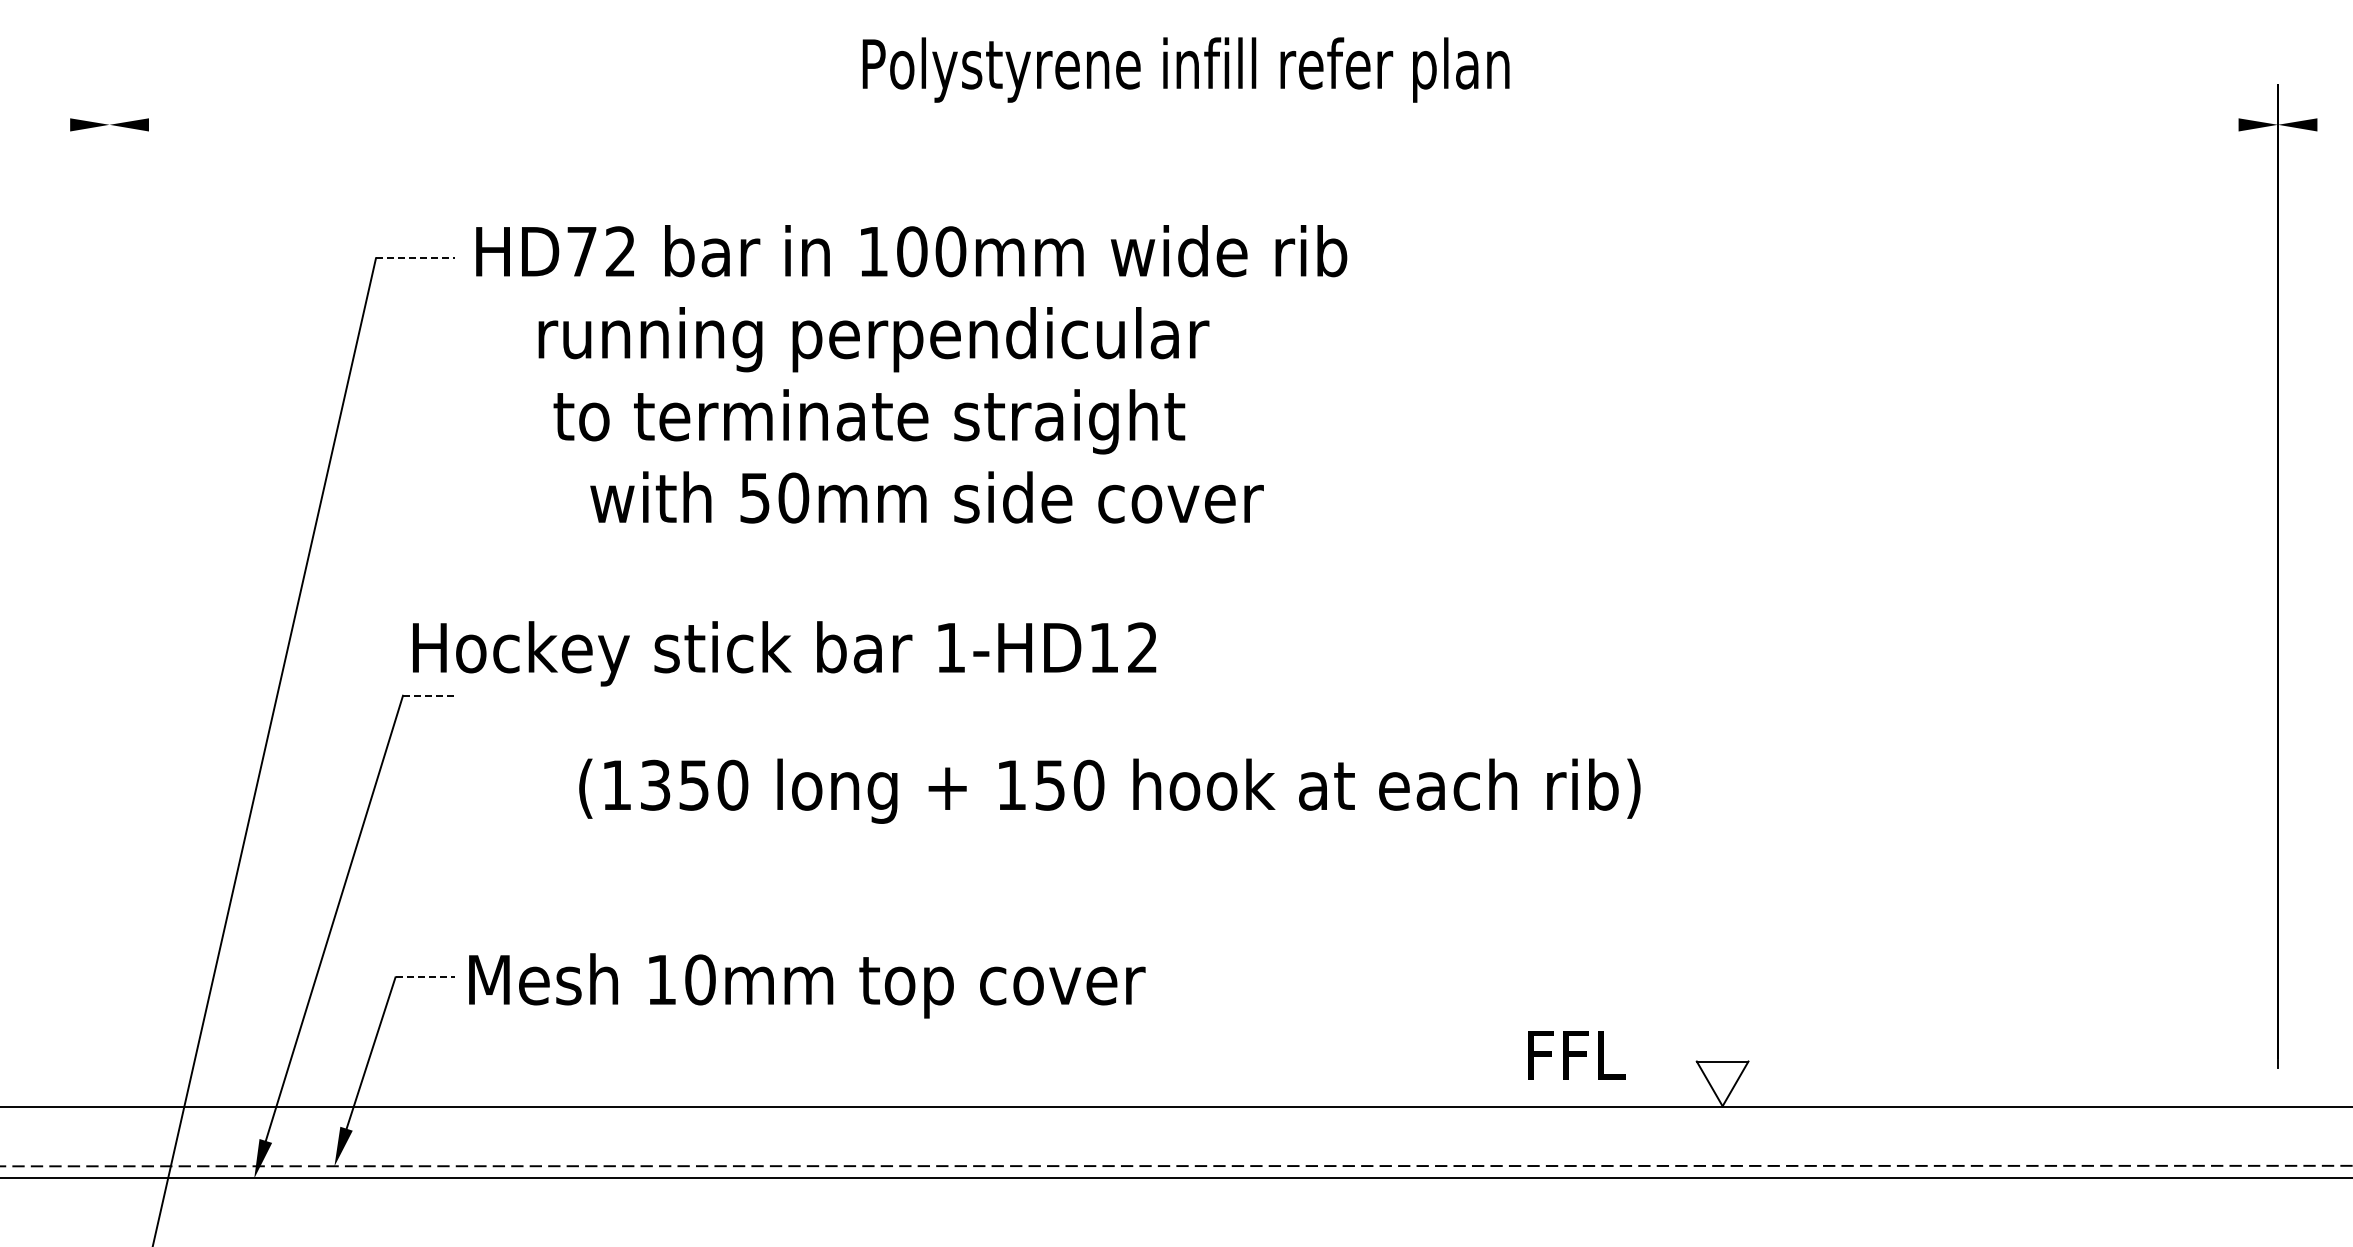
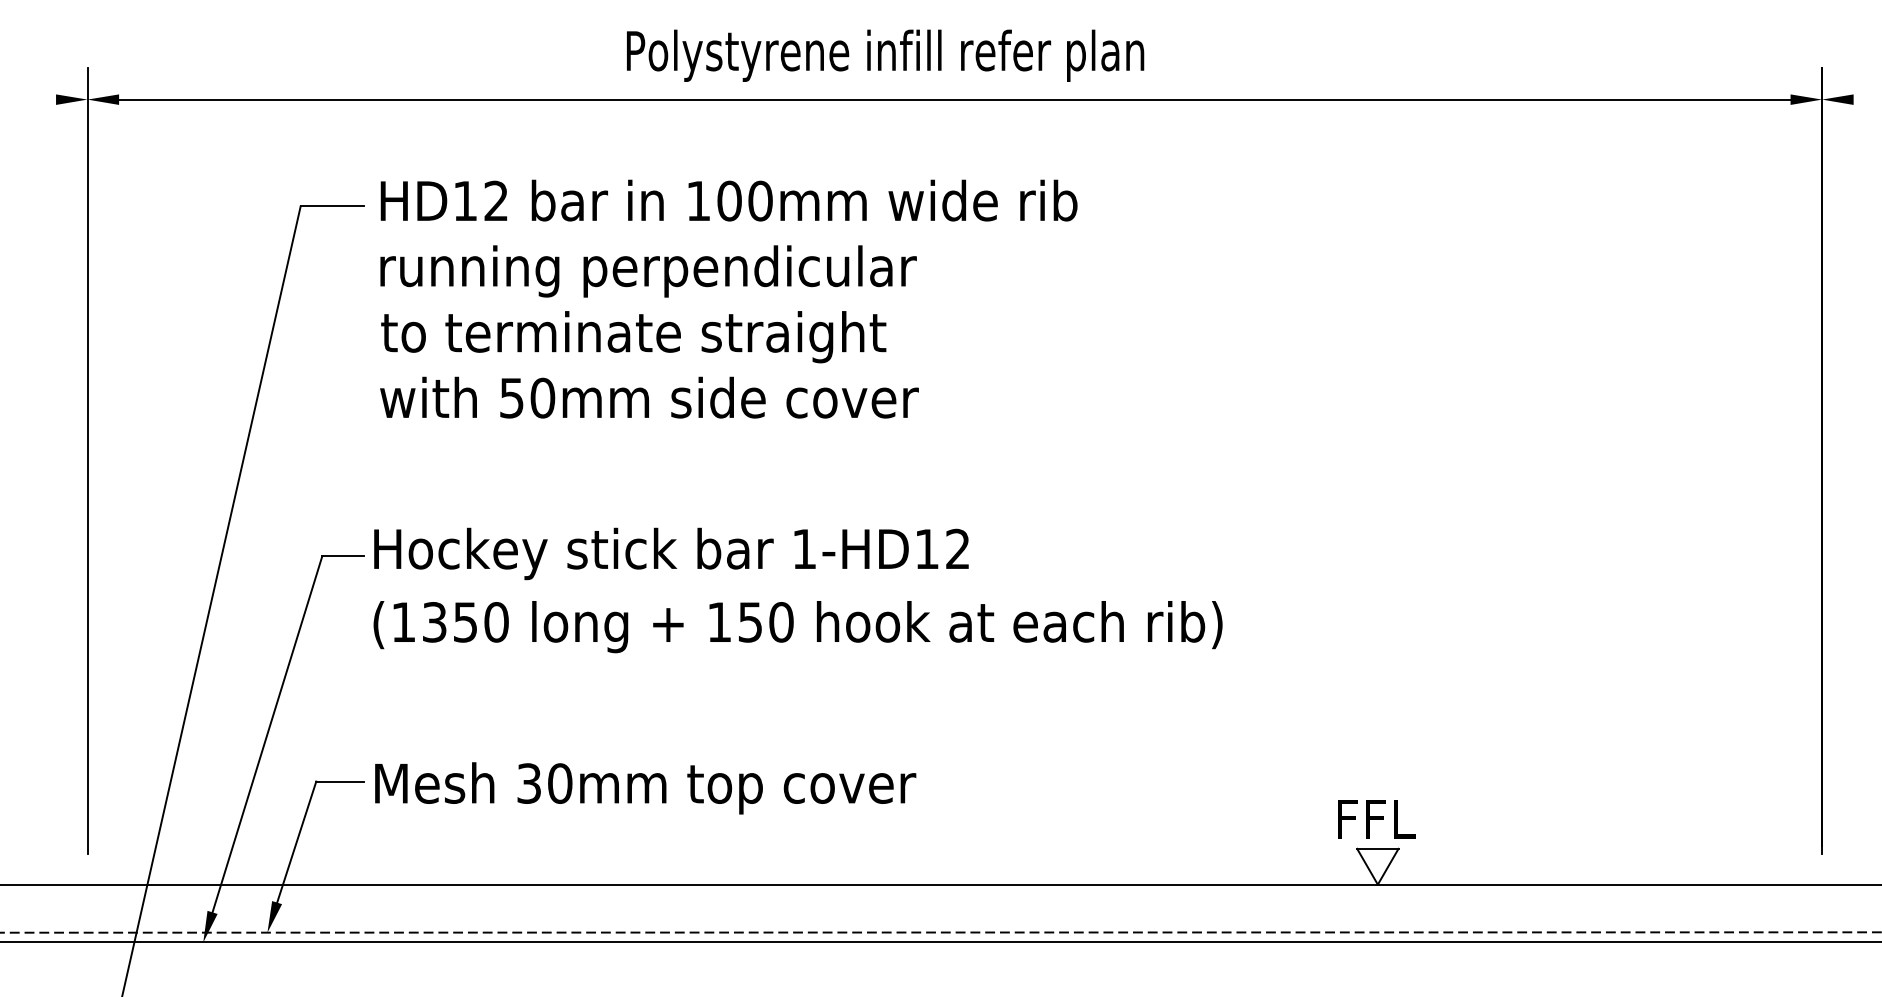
text: (1185, 69) -> (885, 55), moved
line: (1193, 124) -> (954, 99), added
text: (581, 251) -> (465, 200), HD72 -> HD12
line: (415, 258) -> (332, 206), dashed -> solid
text: (873, 339) -> (648, 271), moved
text: (869, 421) -> (633, 336), moved
text: (926, 497) -> (649, 397), moved
line: (109, 576) -> (87, 460), added
text: (784, 653) -> (671, 553), moved
line: (429, 695) -> (343, 556), dashed -> solid
text: (1109, 790) -> (797, 626), moved
line: (425, 977) -> (340, 781), dashed -> solid
text: (661, 979) -> (529, 783), 10mm -> 30mm
text: (1576, 1055) -> (1376, 819), moved

